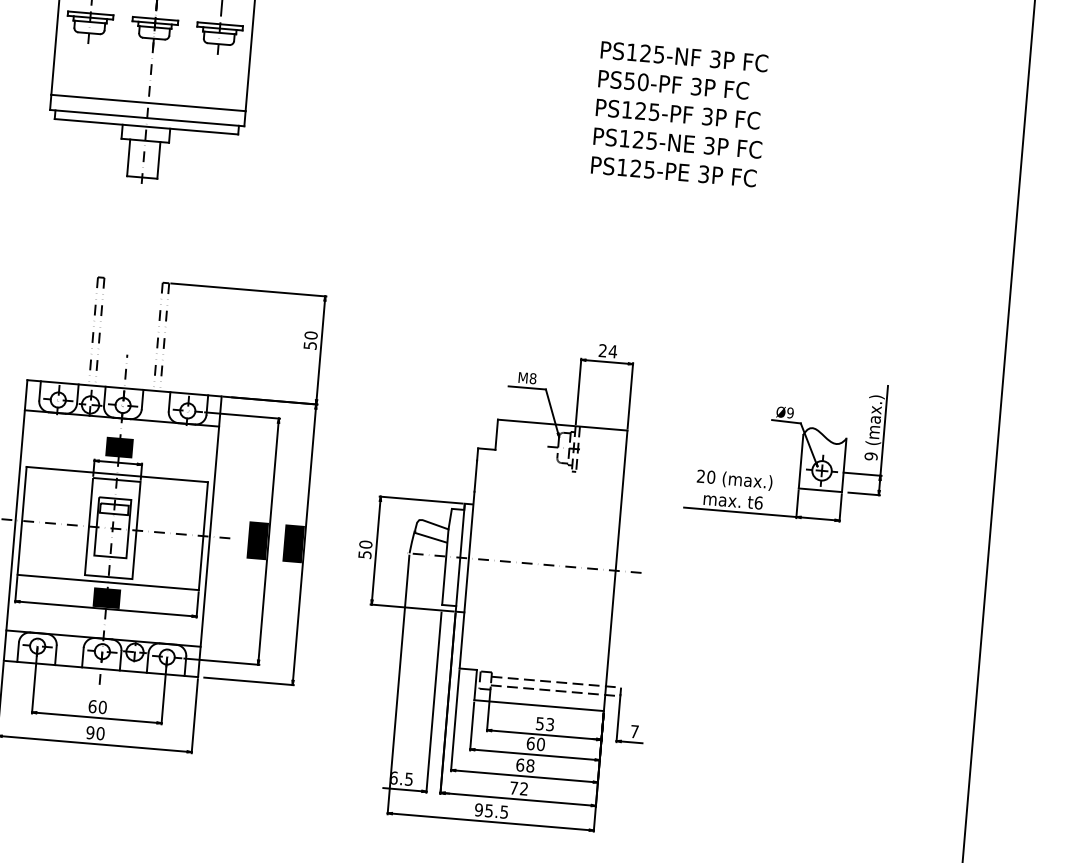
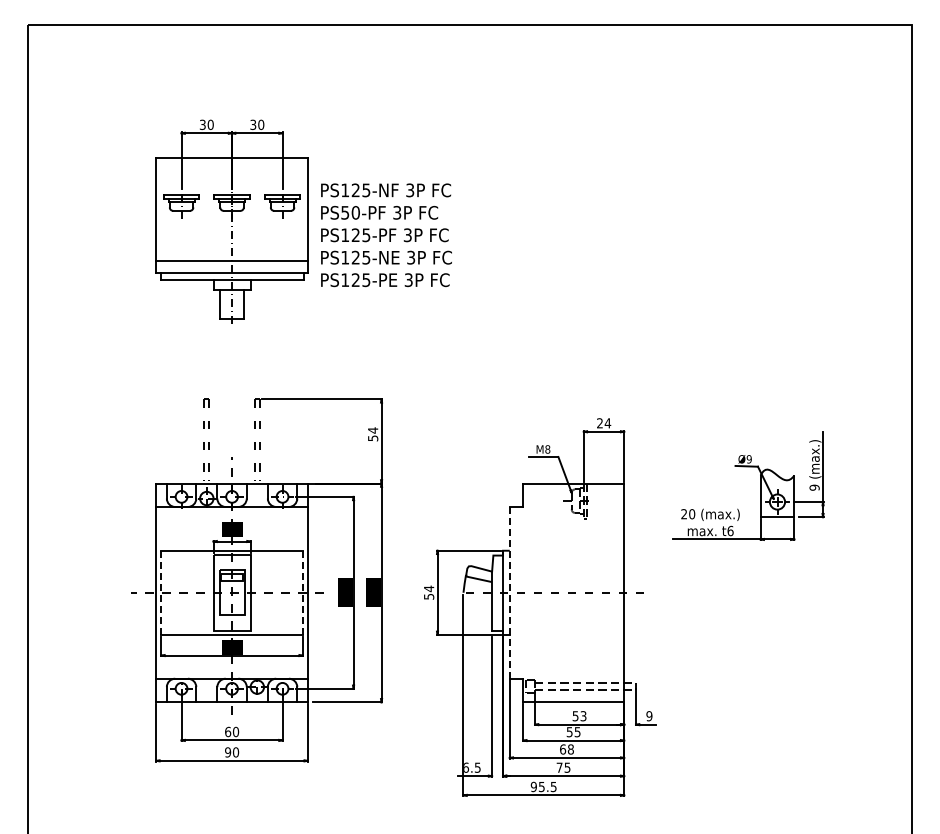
text: (680, 114) -> (386, 235), moved
text: (311, 335) -> (373, 430), 50 -> 54
line: (22, 520) -> (161, 592), solid -> dashed
line: (203, 536) -> (302, 593), solid -> dashed
text: (366, 544) -> (429, 588), 50 -> 54
line: (468, 557) -> (509, 592), solid -> dashed
text: (634, 732) -> (649, 716), 7 -> 9
text: (535, 744) -> (573, 732), 60 -> 55
text: (524, 788) -> (567, 767), 72 -> 75

